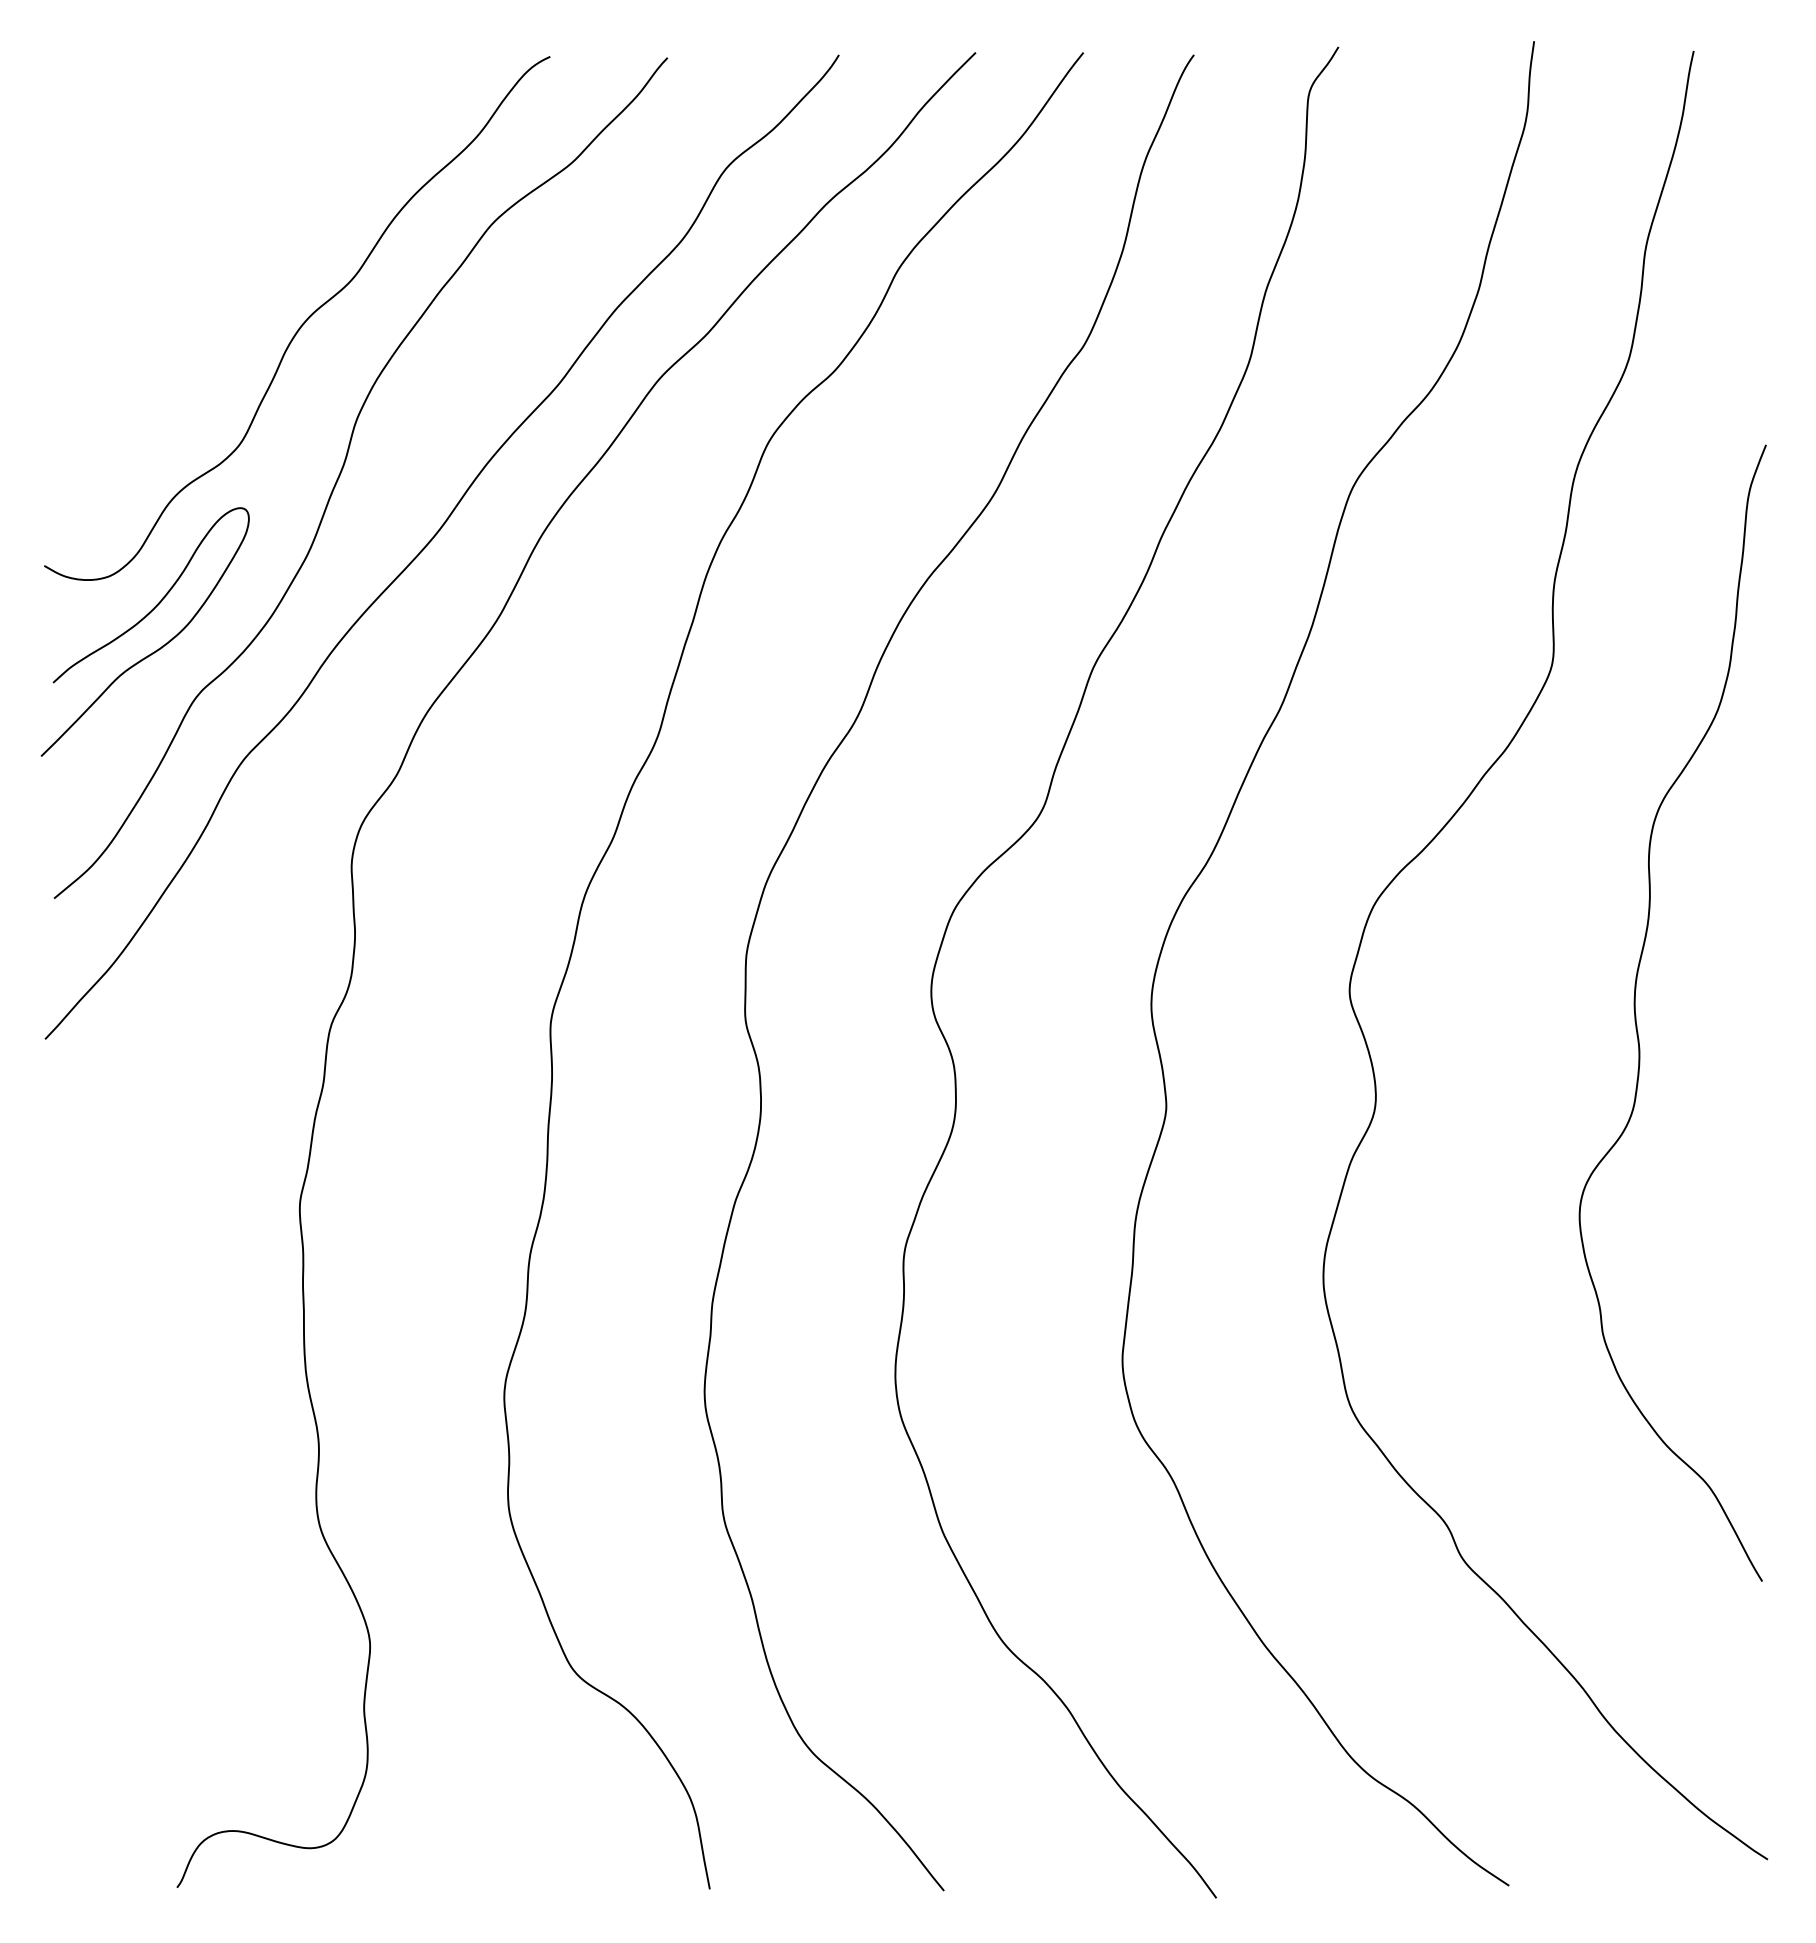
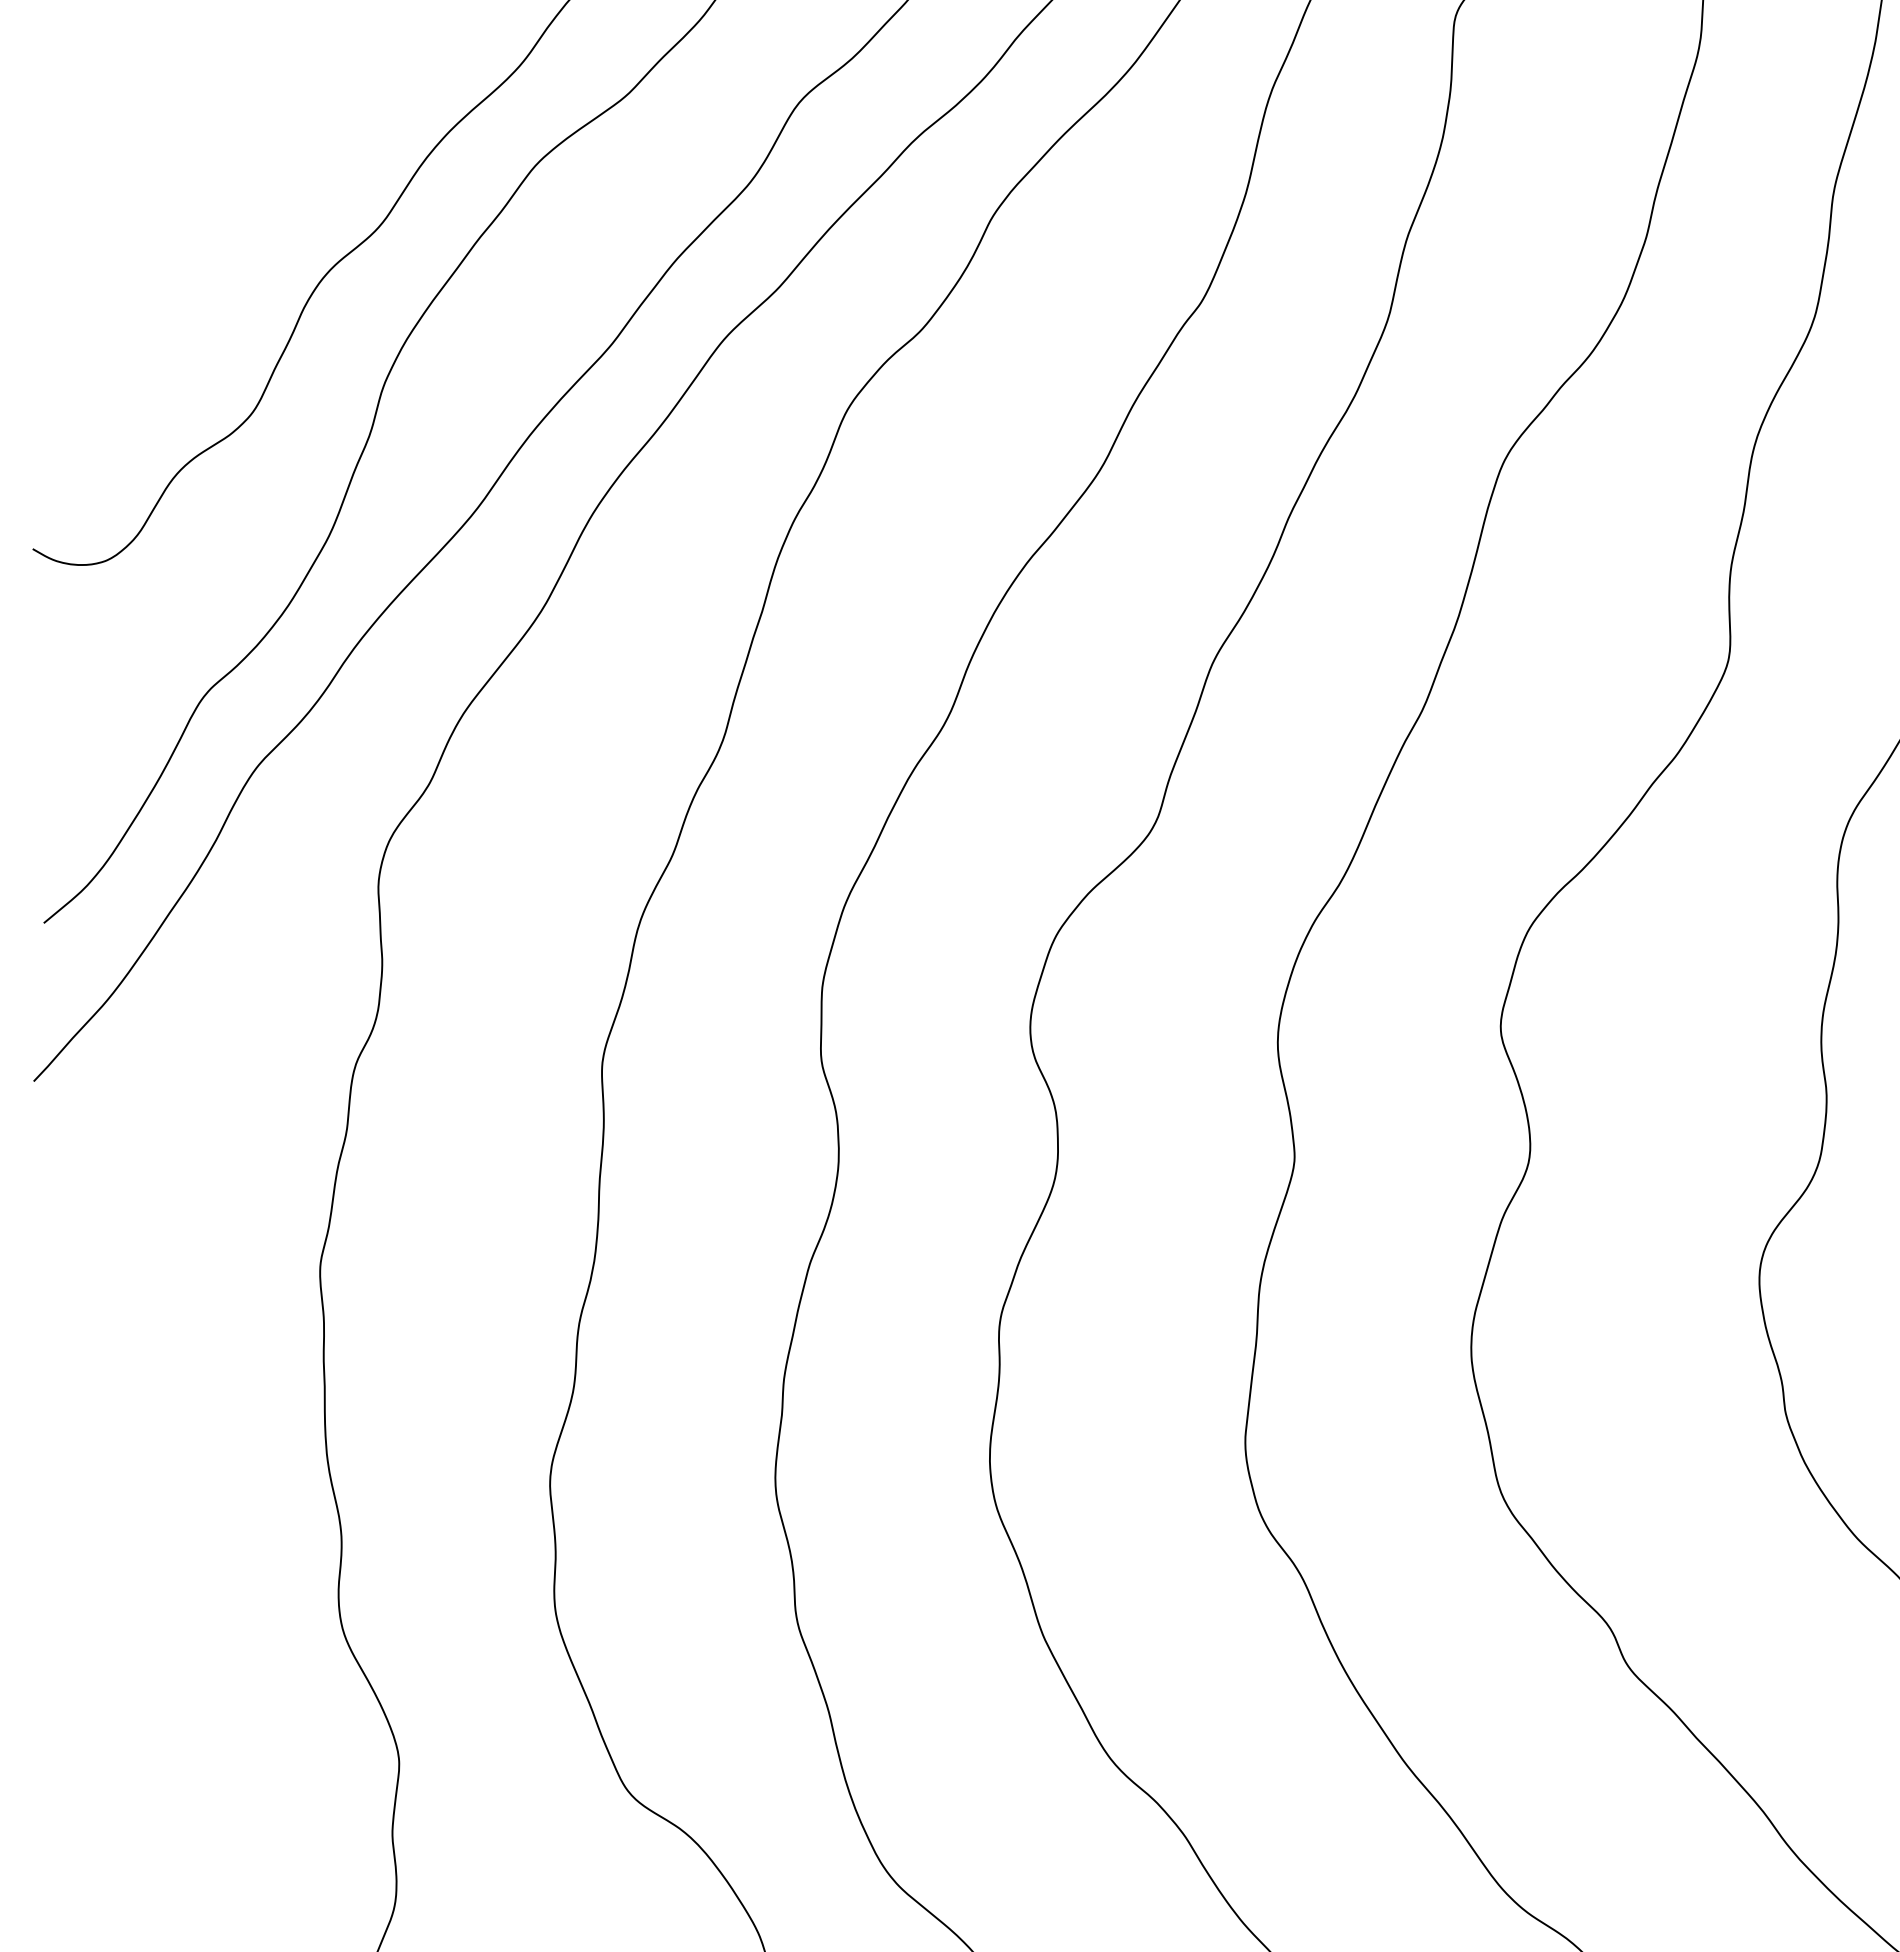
curve: (139, 623) -> (139, 613), removed

